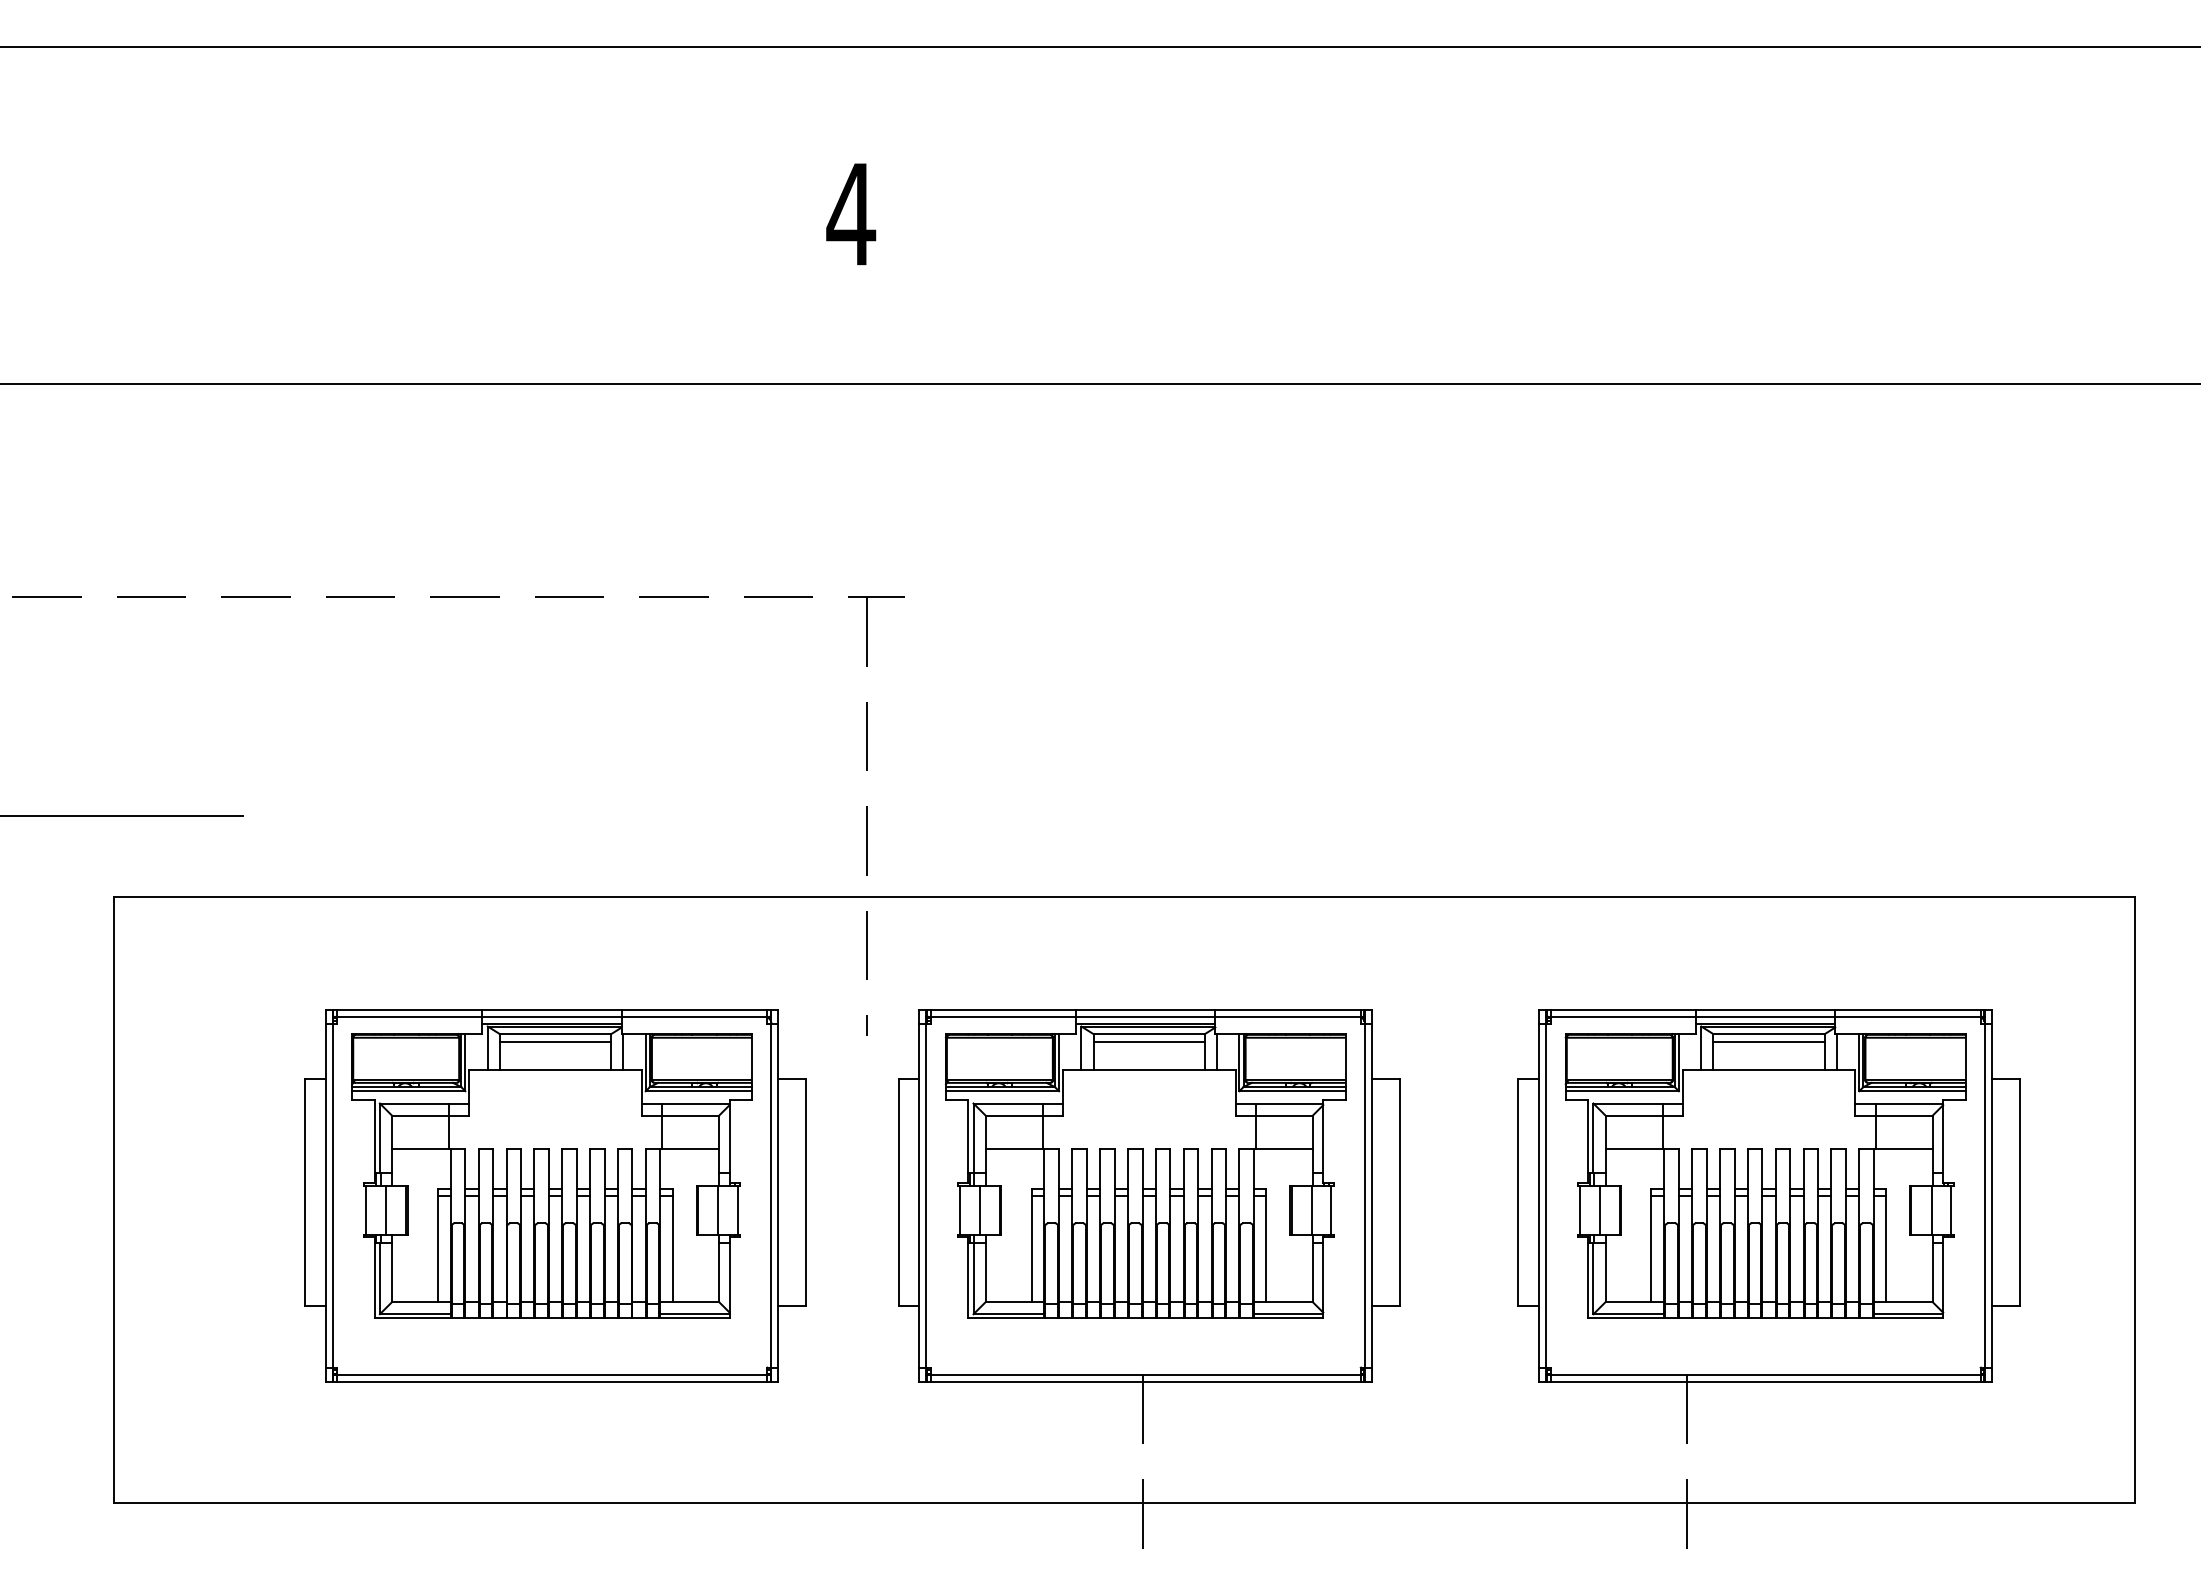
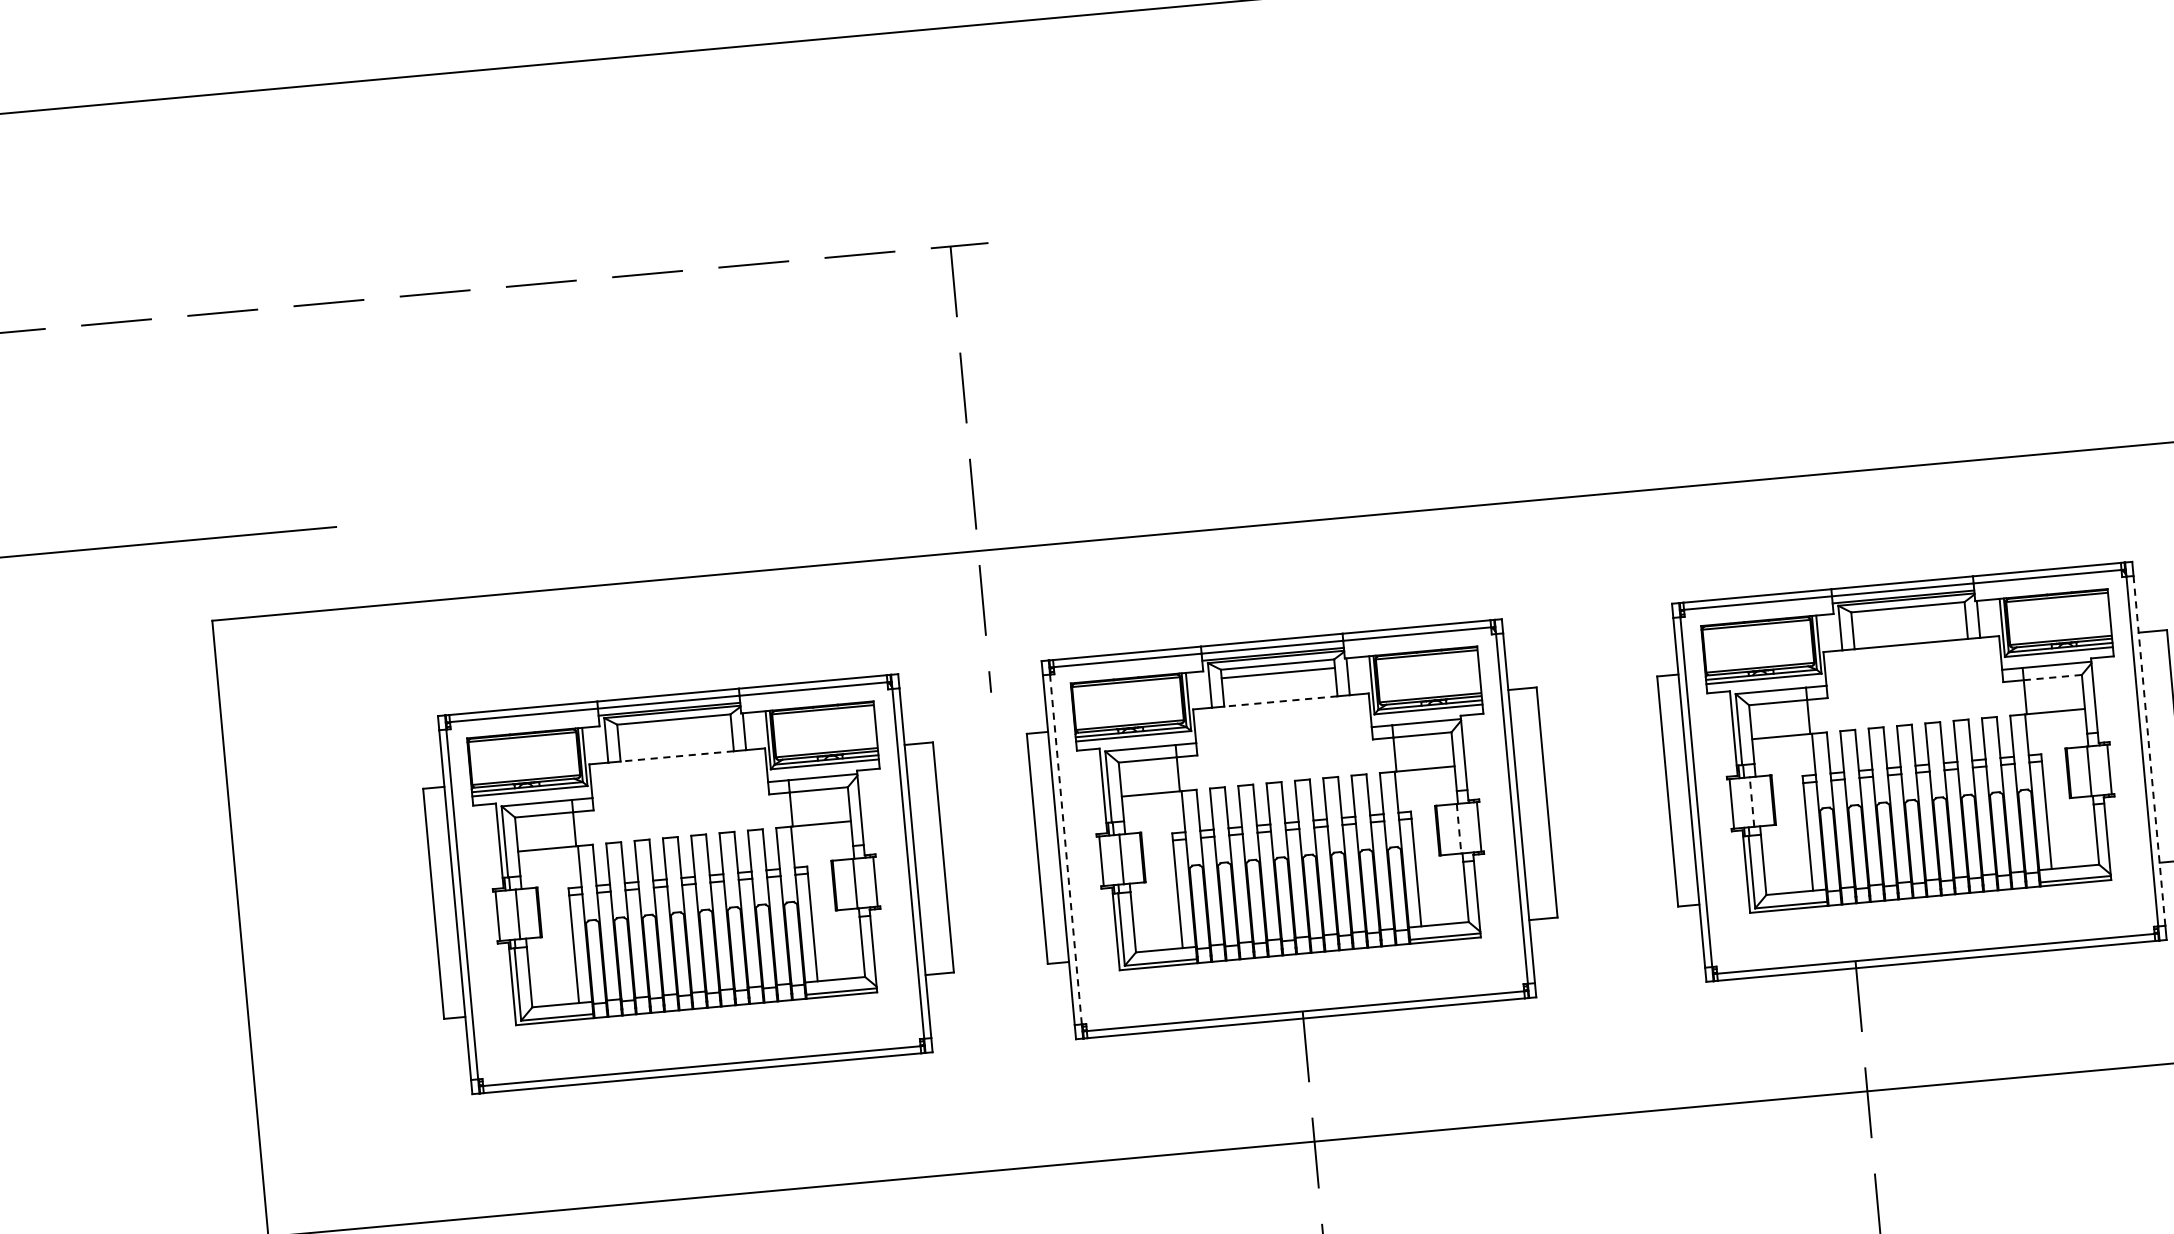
line: (555, 1042) -> (674, 728), removed
line: (1768, 1042) -> (1908, 615), removed
line: (555, 1070) -> (677, 756), solid -> dashed
line: (1149, 1070) -> (1281, 701), solid -> dashed
line: (1904, 1115) -> (2053, 677), solid -> dashed
line: (926, 1195) -> (1066, 849), solid -> dashed
line: (1991, 1195) -> (2149, 750), solid -> dashed
line: (1599, 1209) -> (1751, 801), solid -> dashed
line: (1311, 1210) -> (1458, 828), solid -> dashed

